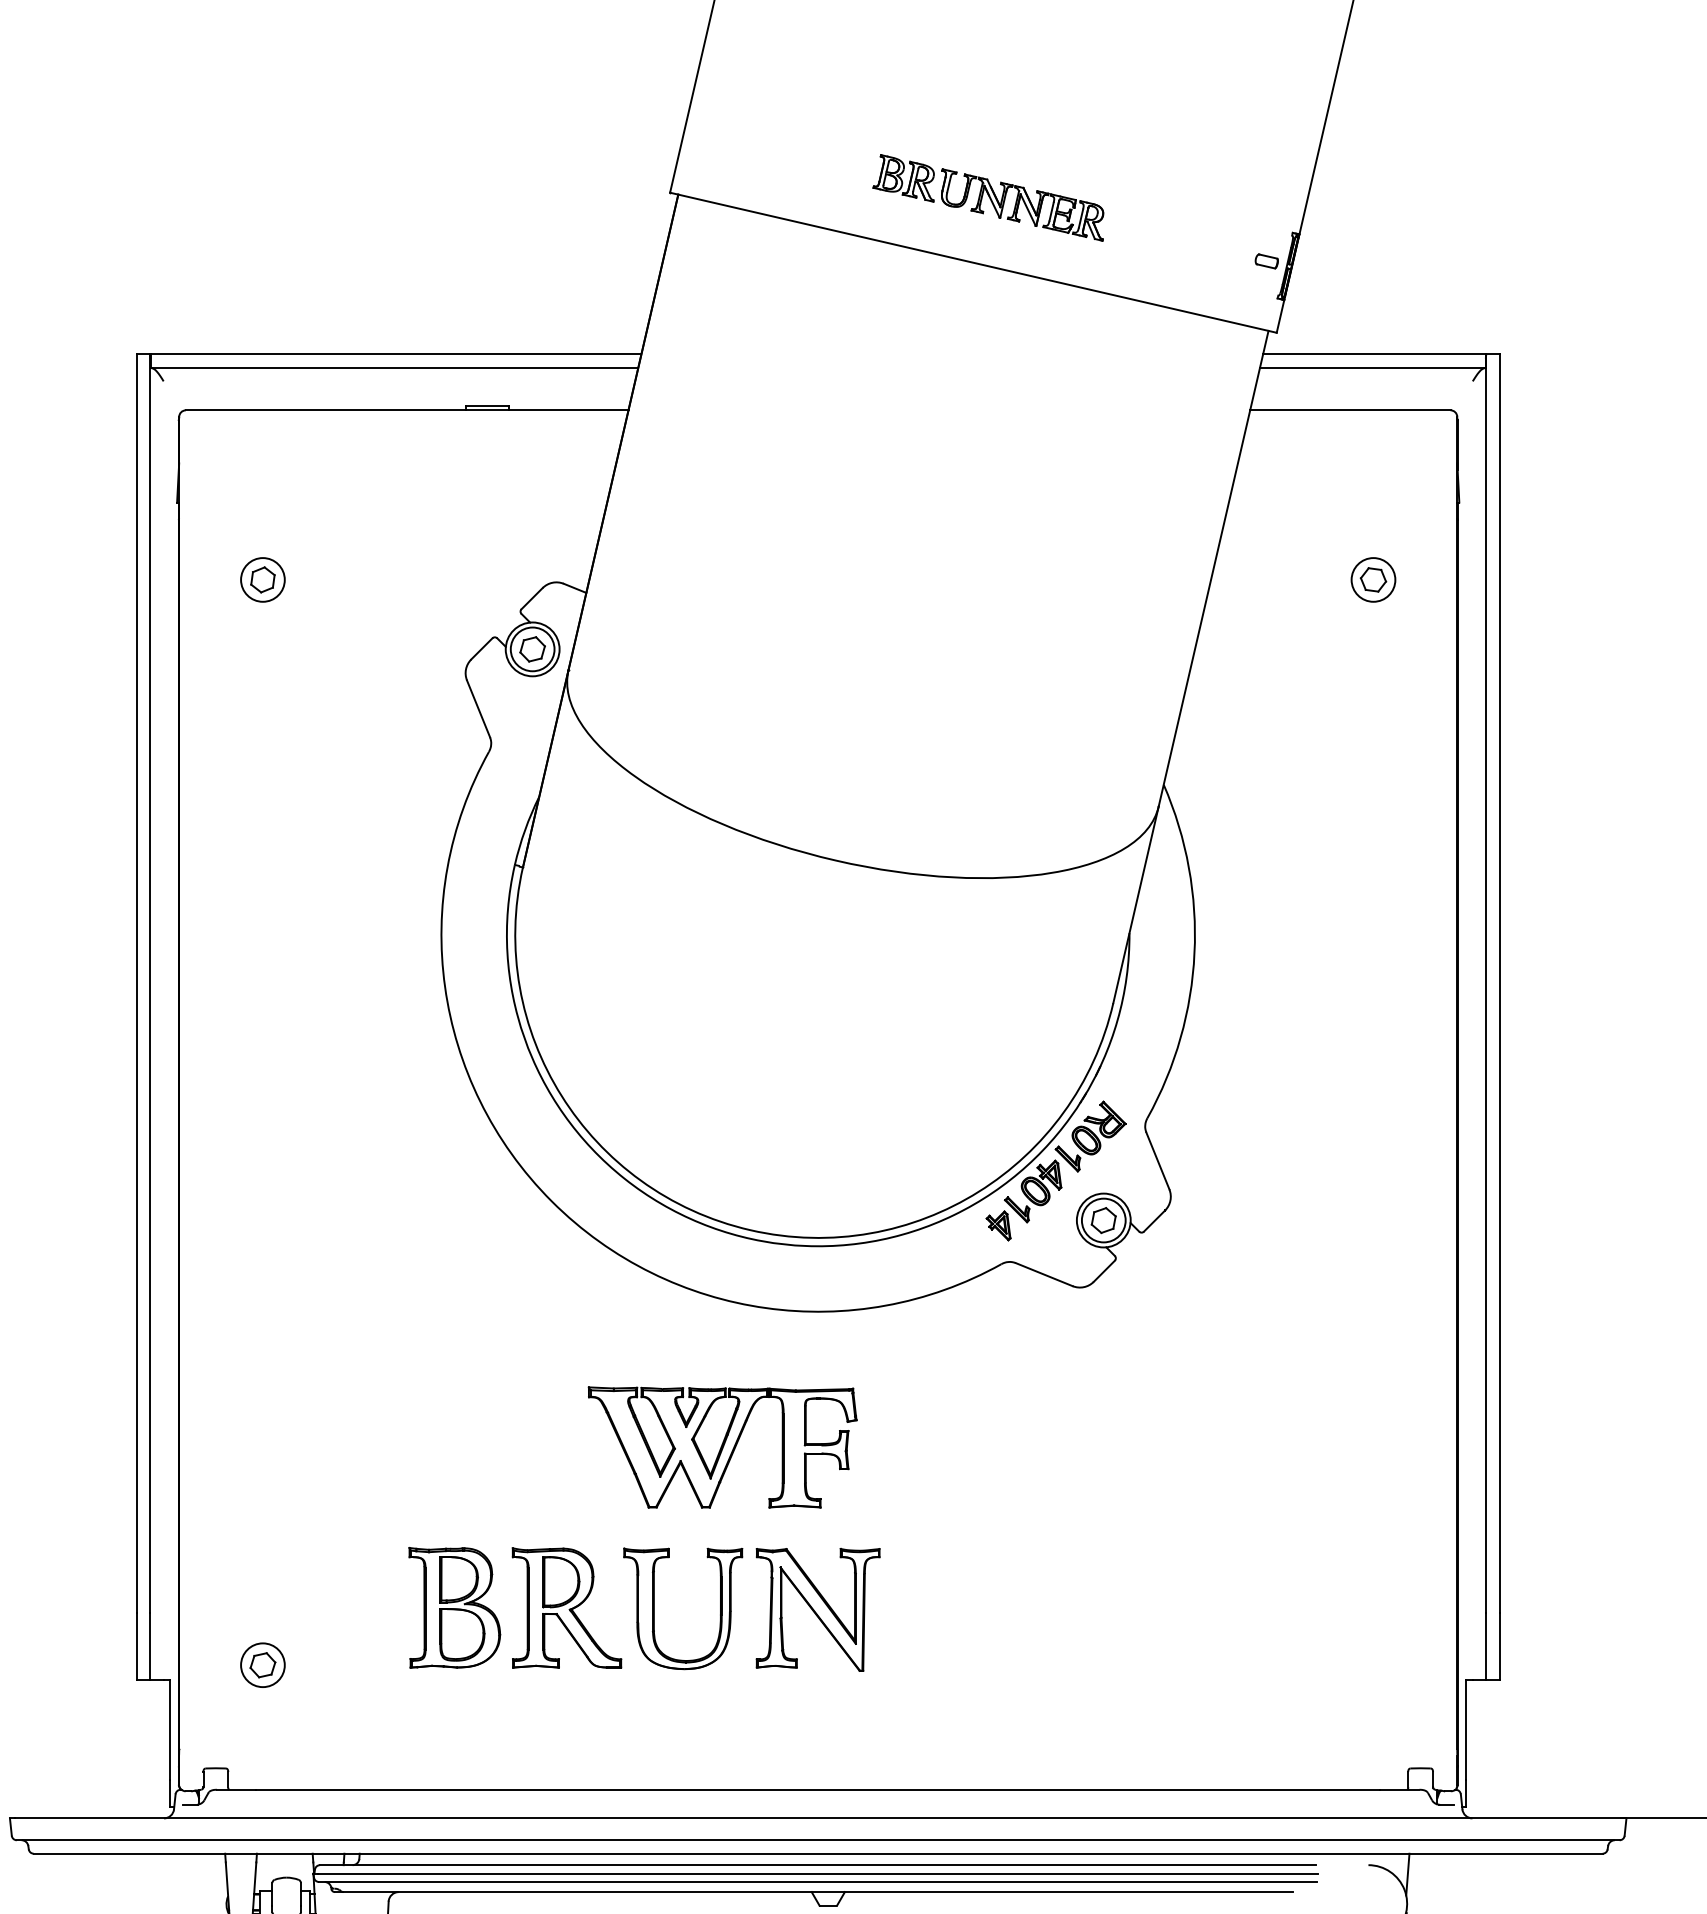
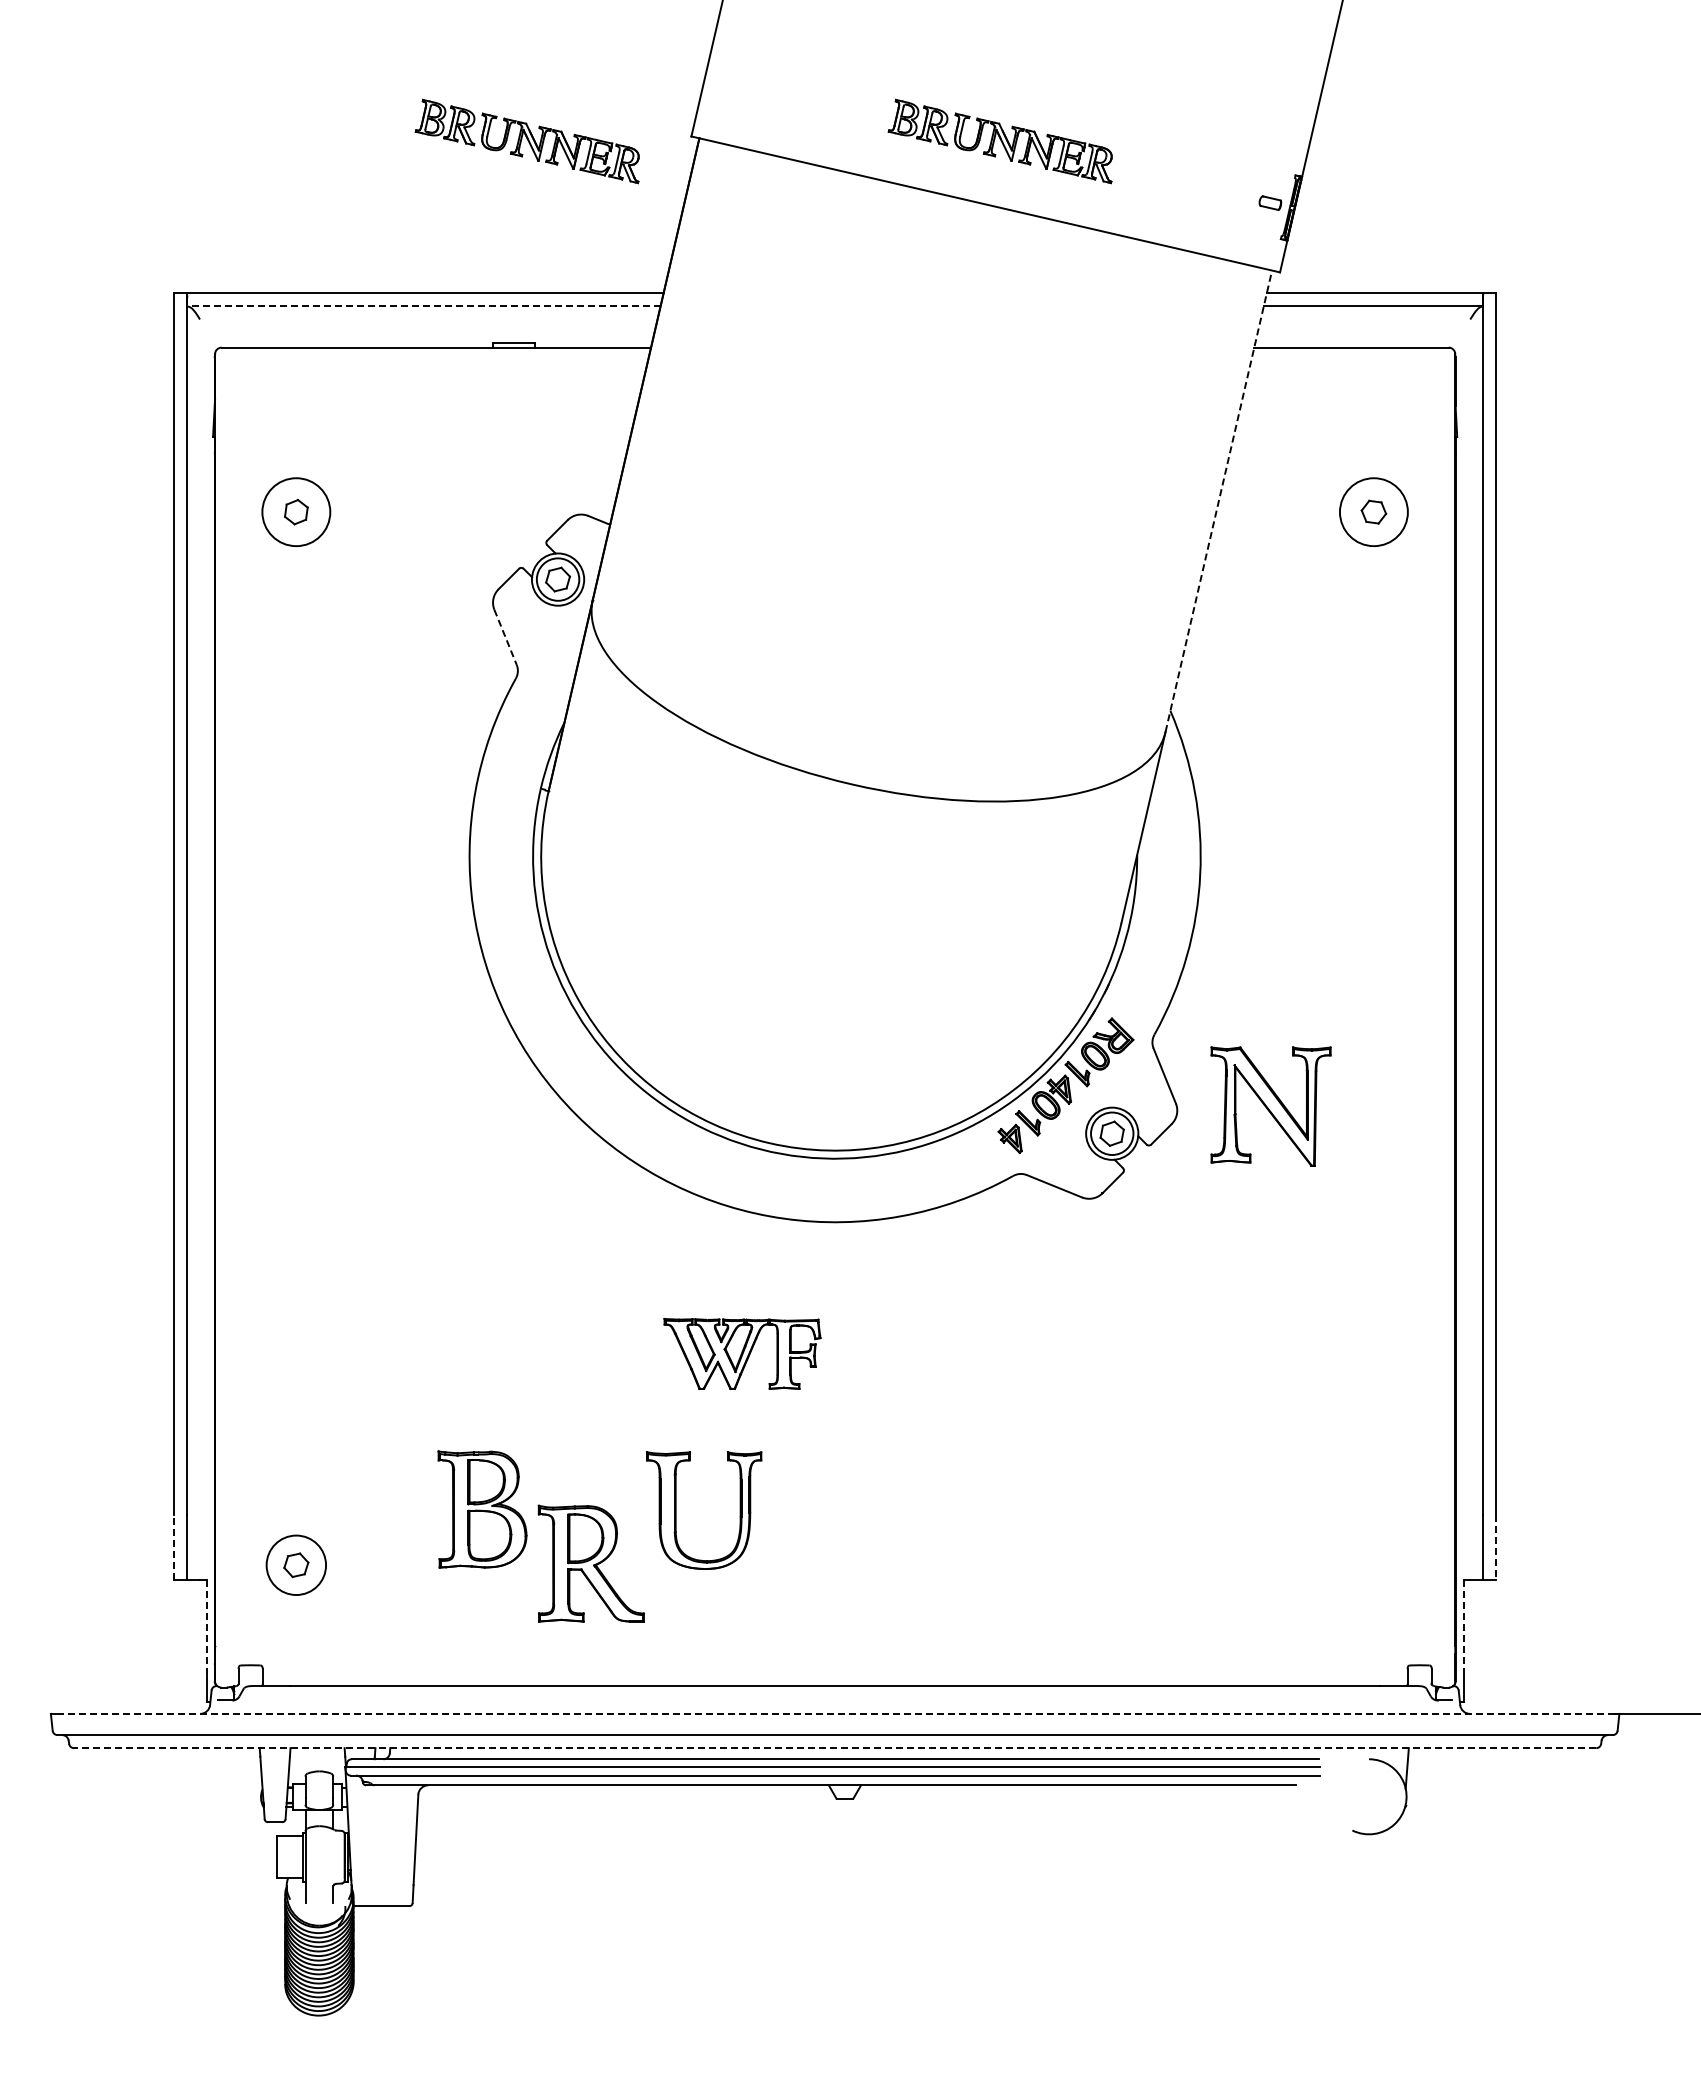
part: (500, 197) -> (526, 141), added
line: (393, 367) -> (423, 306), solid -> dashed
line: (1213, 568) -> (1218, 501), solid -> dashed
circle: (263, 579) -> (296, 511), size x1.6
circle: (1373, 579) -> (1373, 511), size x1.6
line: (478, 709) -> (505, 637), solid -> dashed
part: (722, 1446) -> (742, 1353), size x0.6
part: (566, 1607) -> (590, 1563), moved
part: (817, 1609) -> (1270, 1106), moved
line: (136, 1646) -> (173, 1547), solid -> dashed
line: (1499, 1646) -> (1496, 1547), solid -> dashed
circle: (263, 1665) -> (296, 1565), size x1.4
line: (170, 1730) -> (206, 1628), solid -> dashed
line: (1465, 1730) -> (1463, 1628), solid -> dashed
line: (817, 1818) -> (834, 1713), solid -> dashed
line: (817, 1854) -> (834, 1748), solid -> dashed

